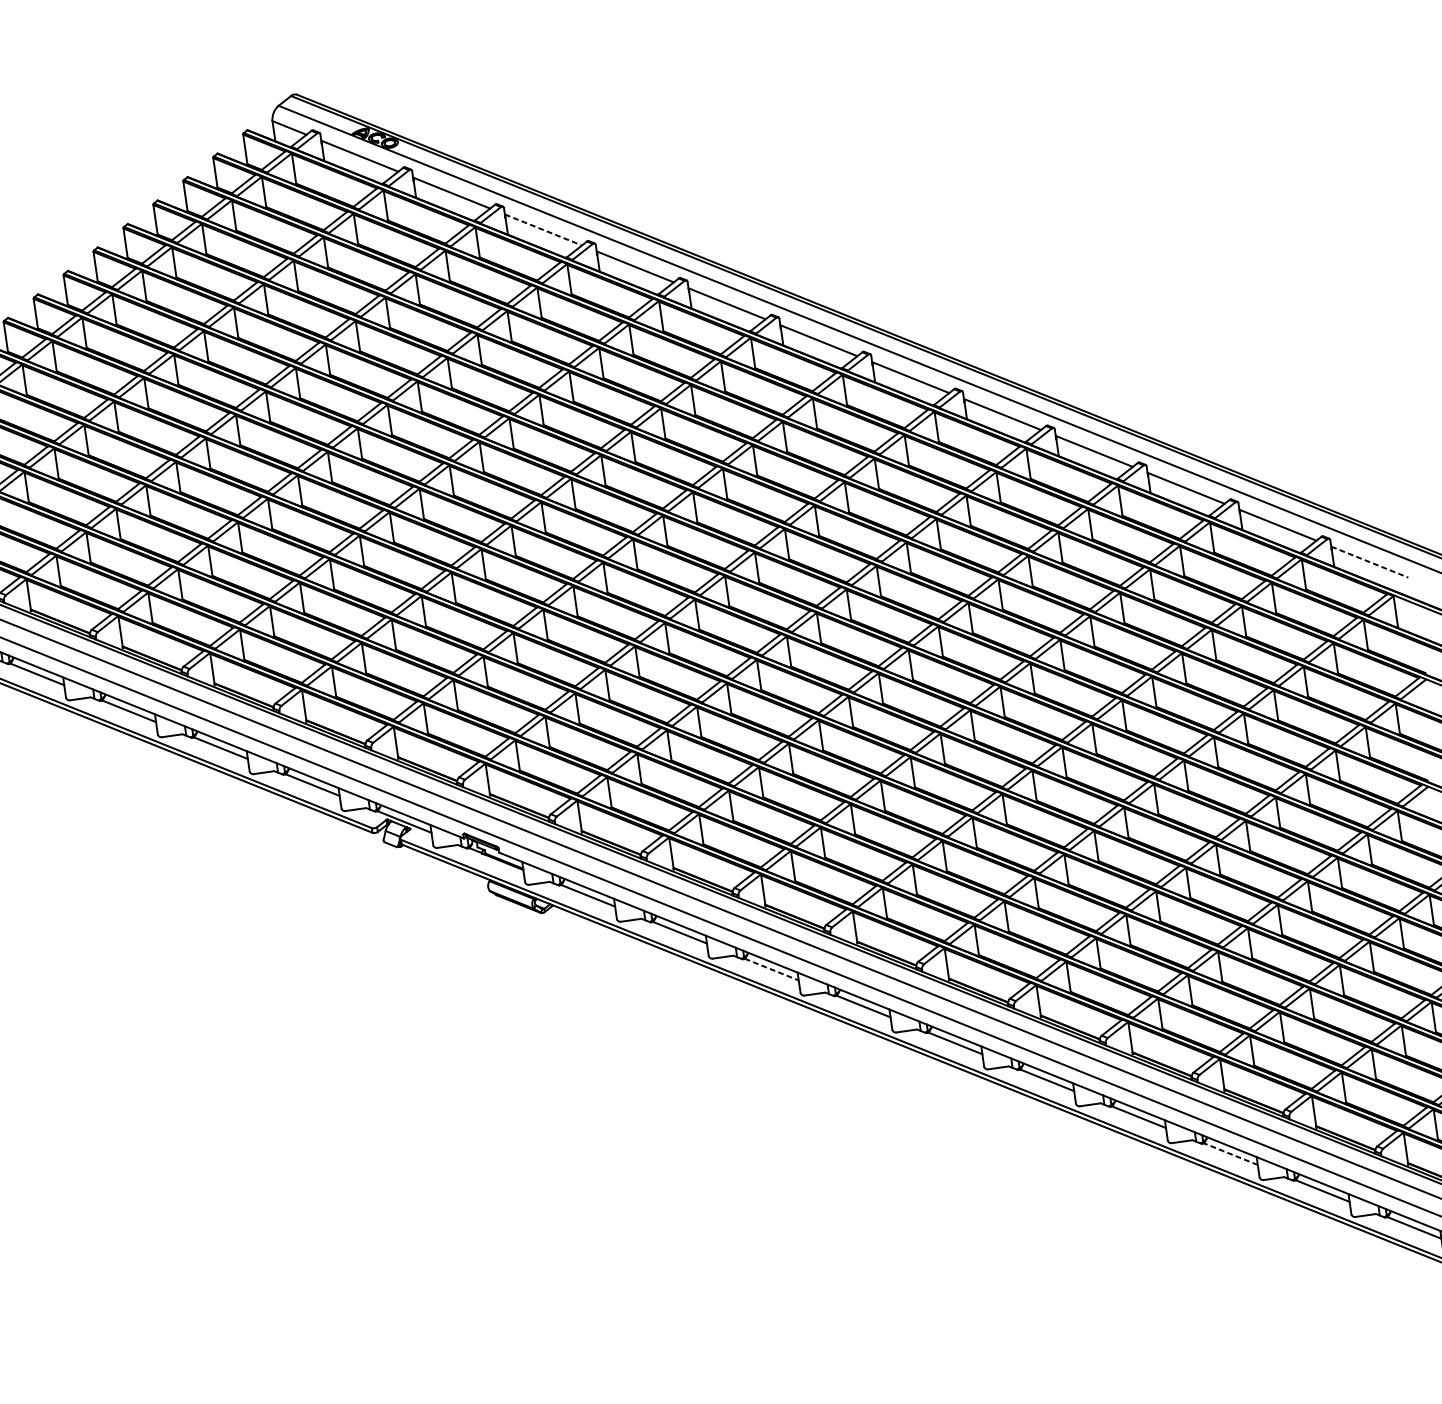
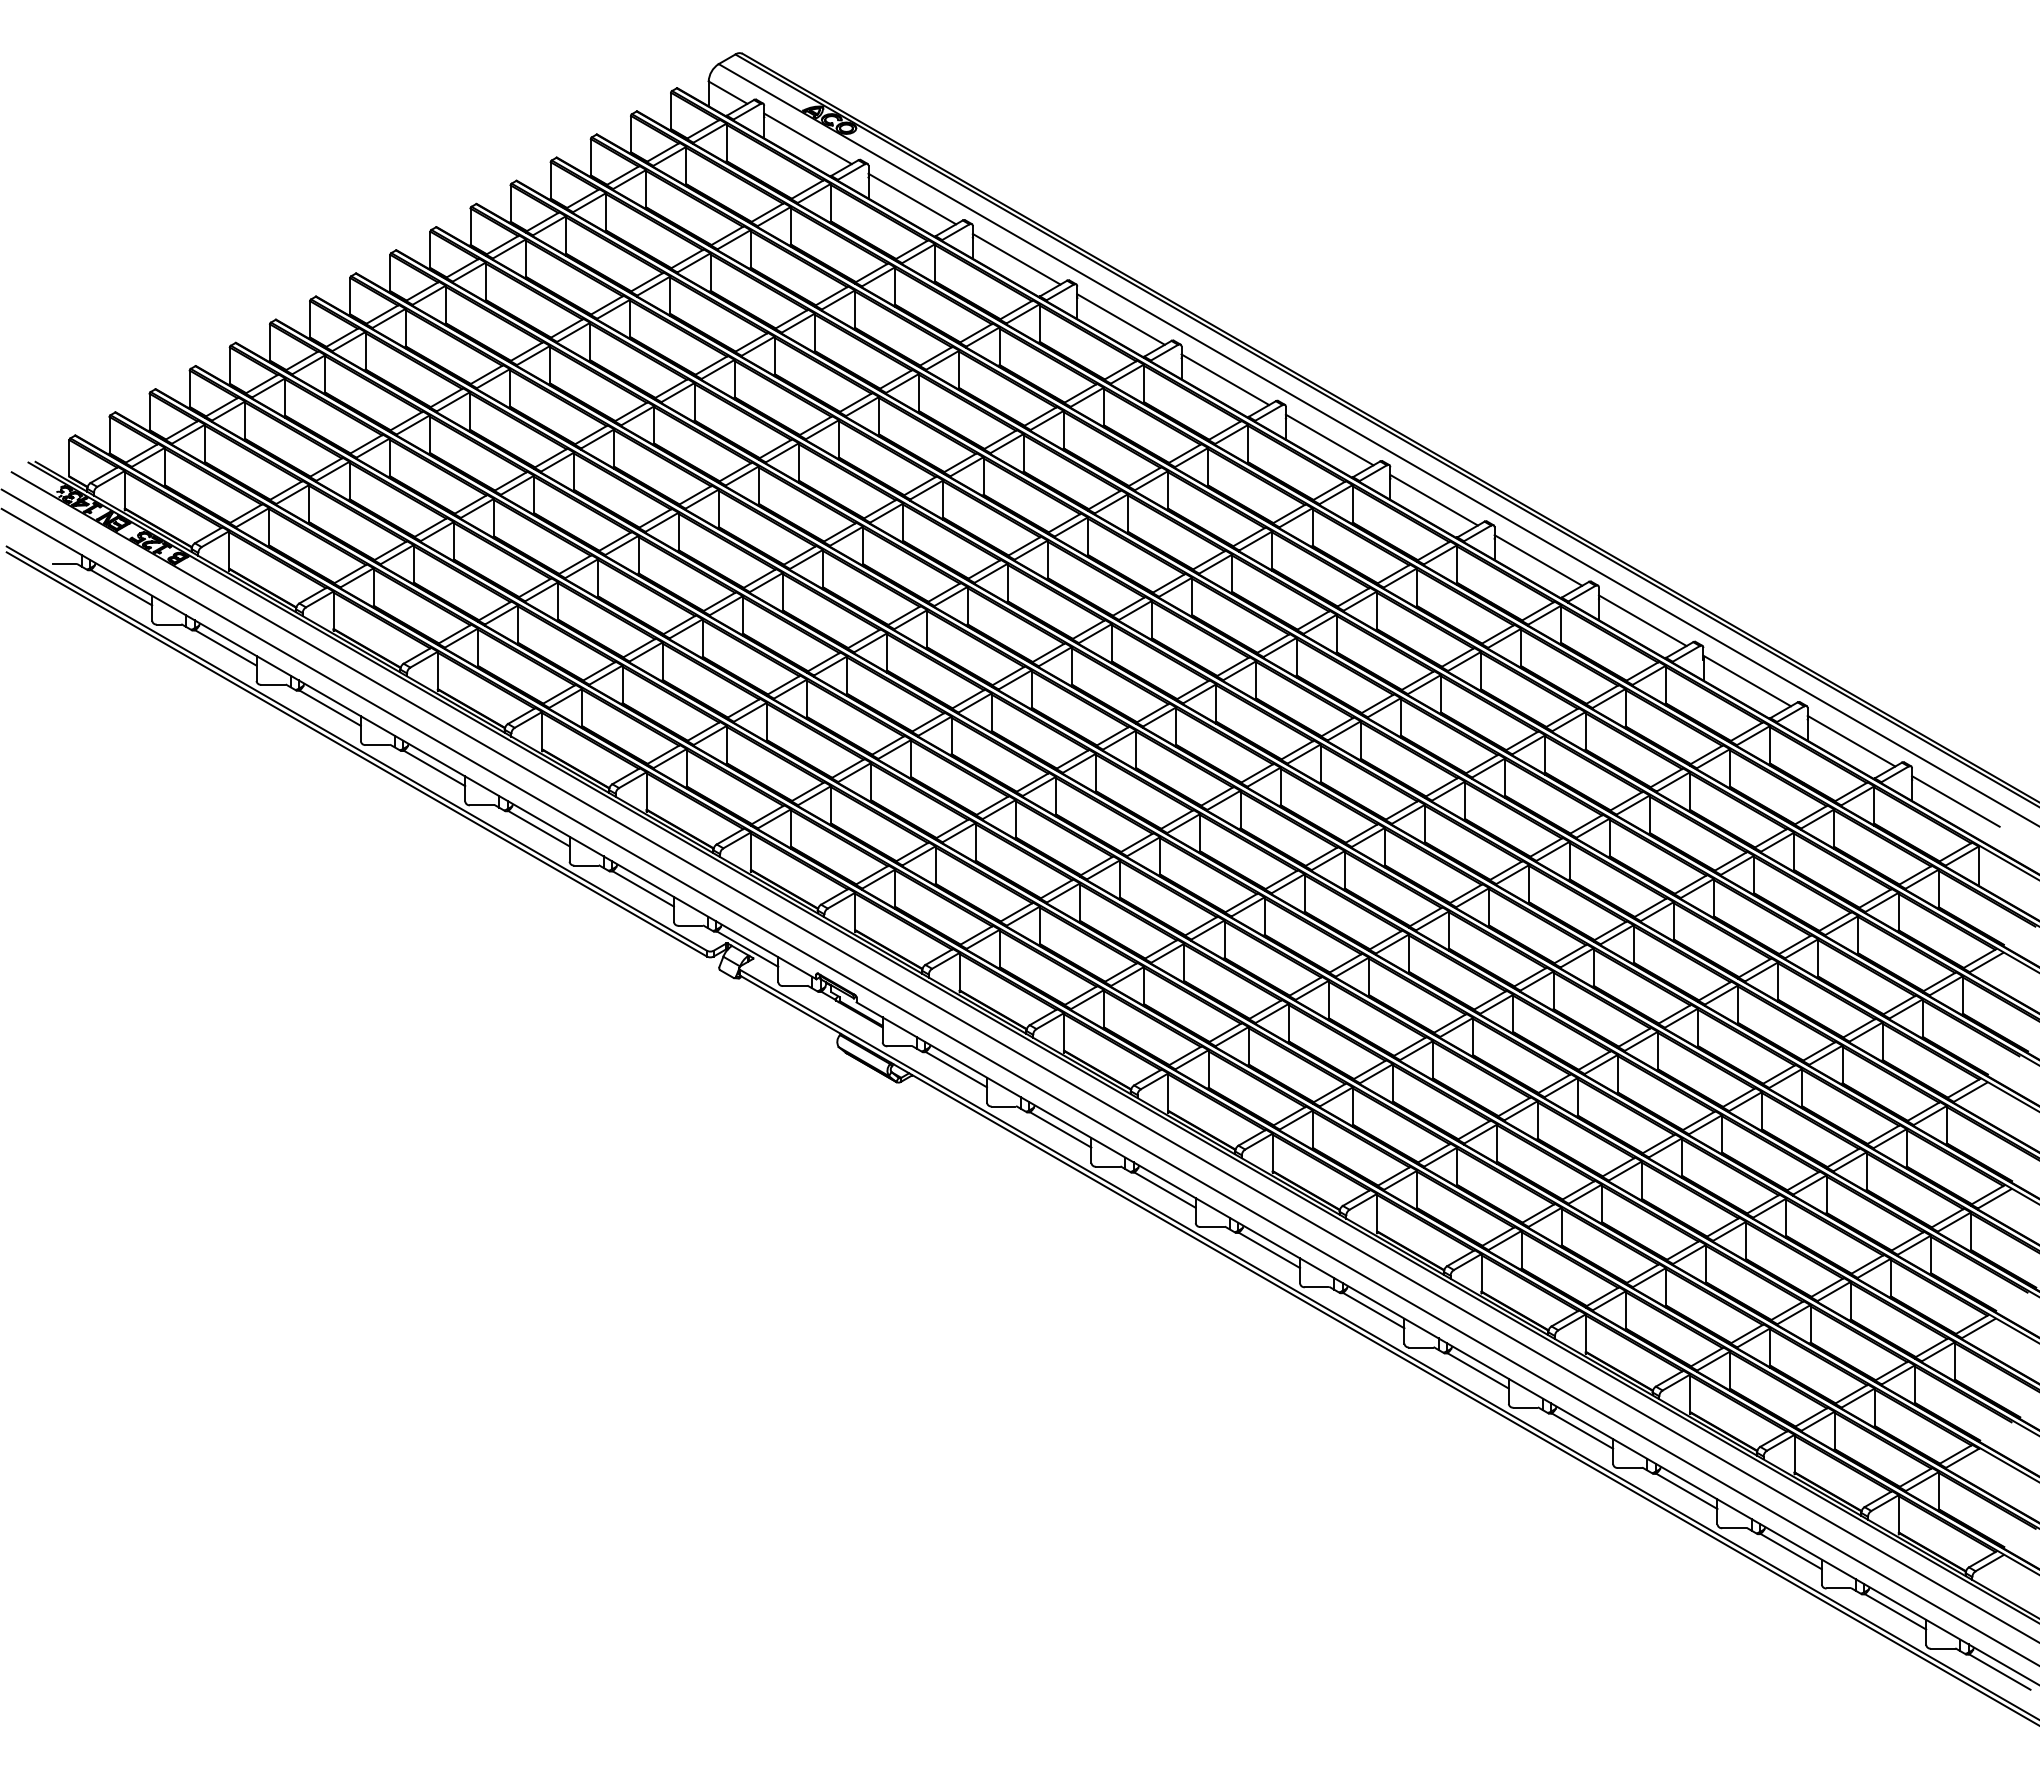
line: (543, 230) -> (1016, 259), dashed -> solid
line: (1369, 562) -> (1955, 801), dashed -> solid
line: (772, 969) -> (1165, 1190), dashed -> solid
line: (1230, 1154) -> (1686, 1491), dashed -> solid

